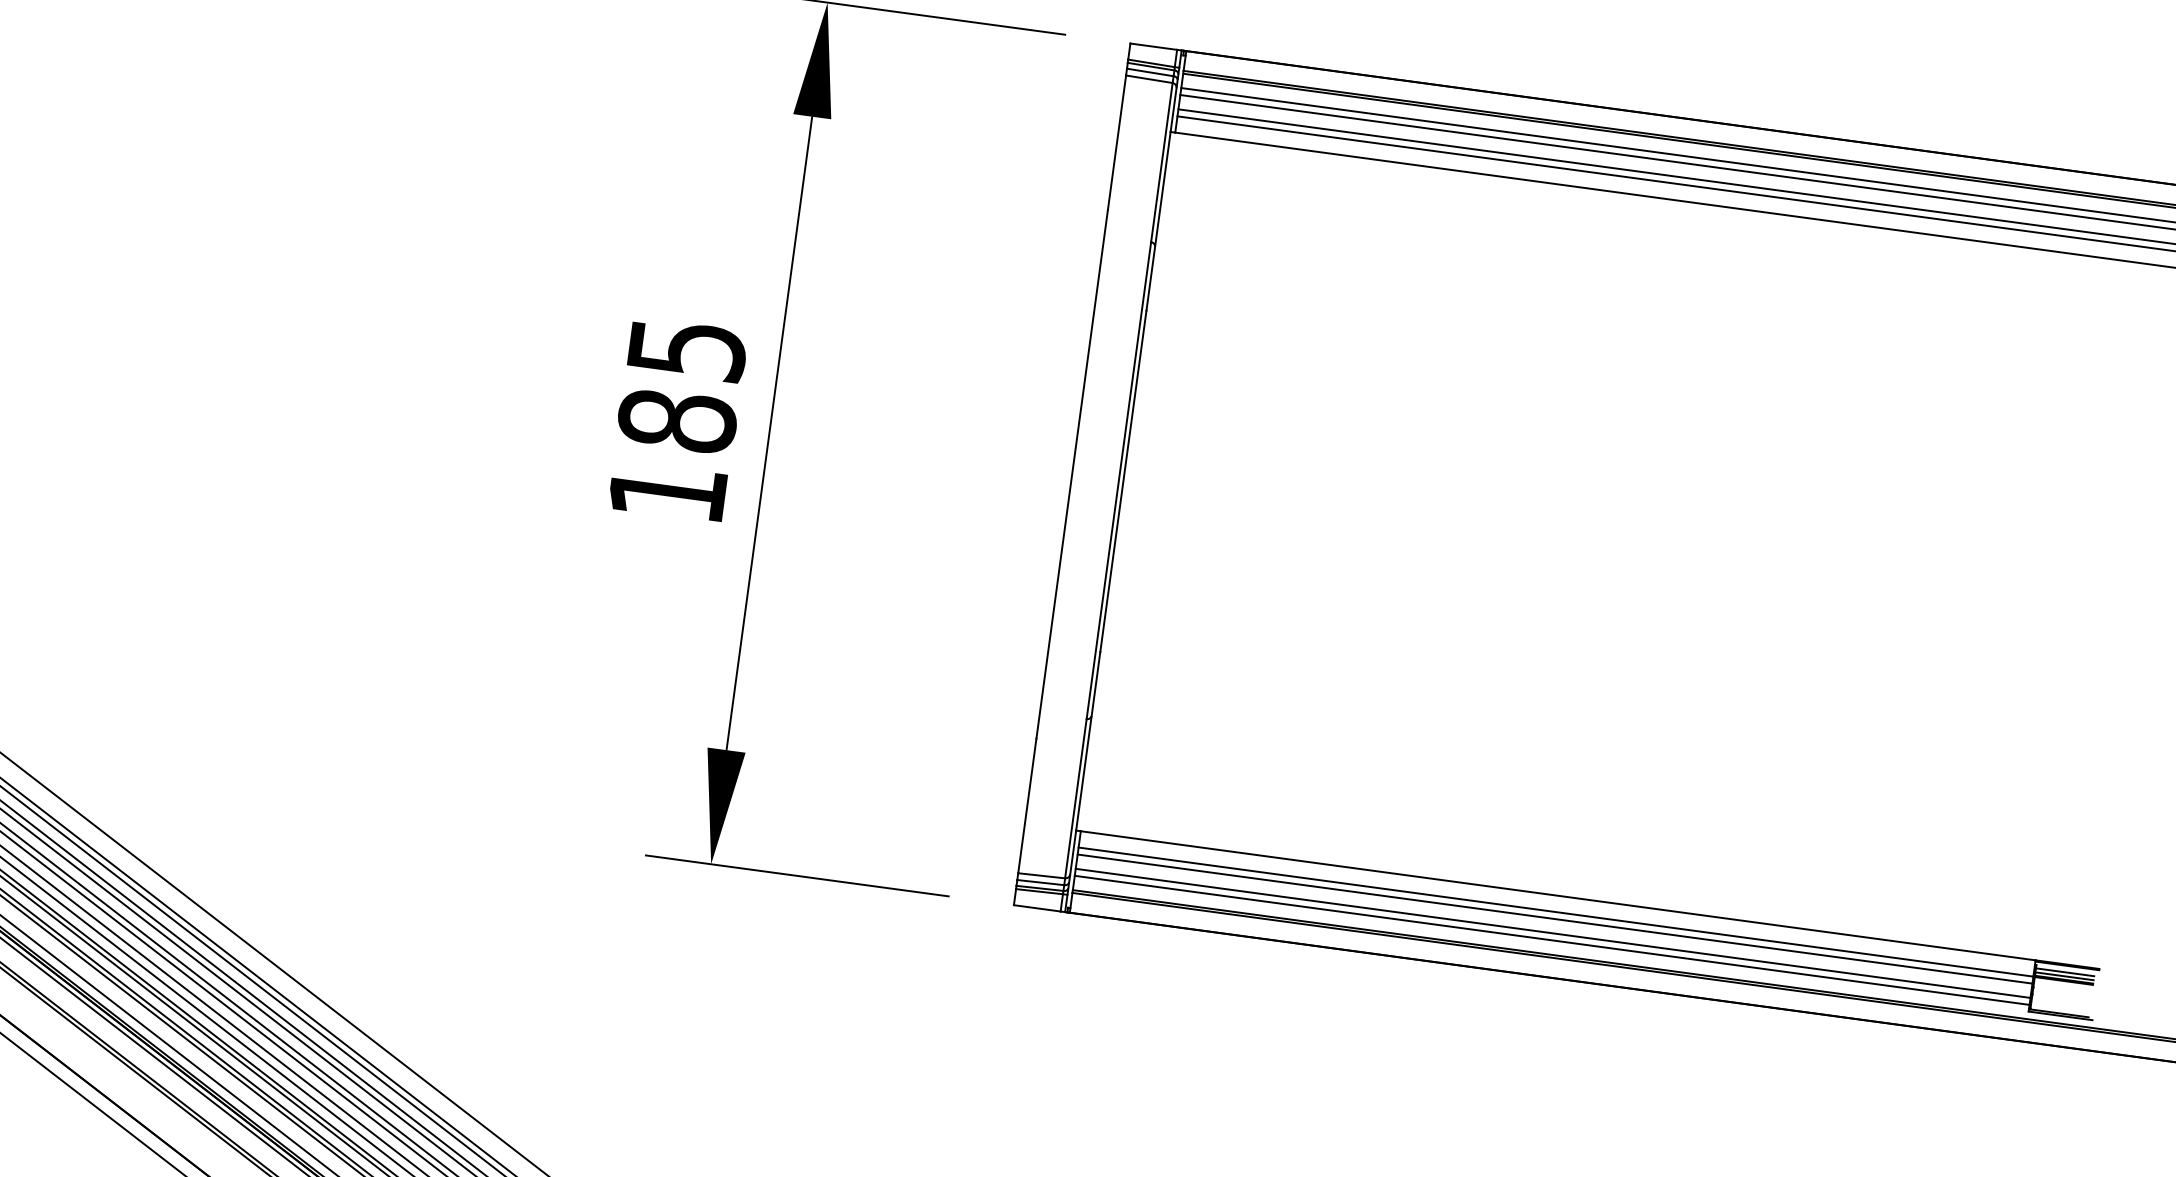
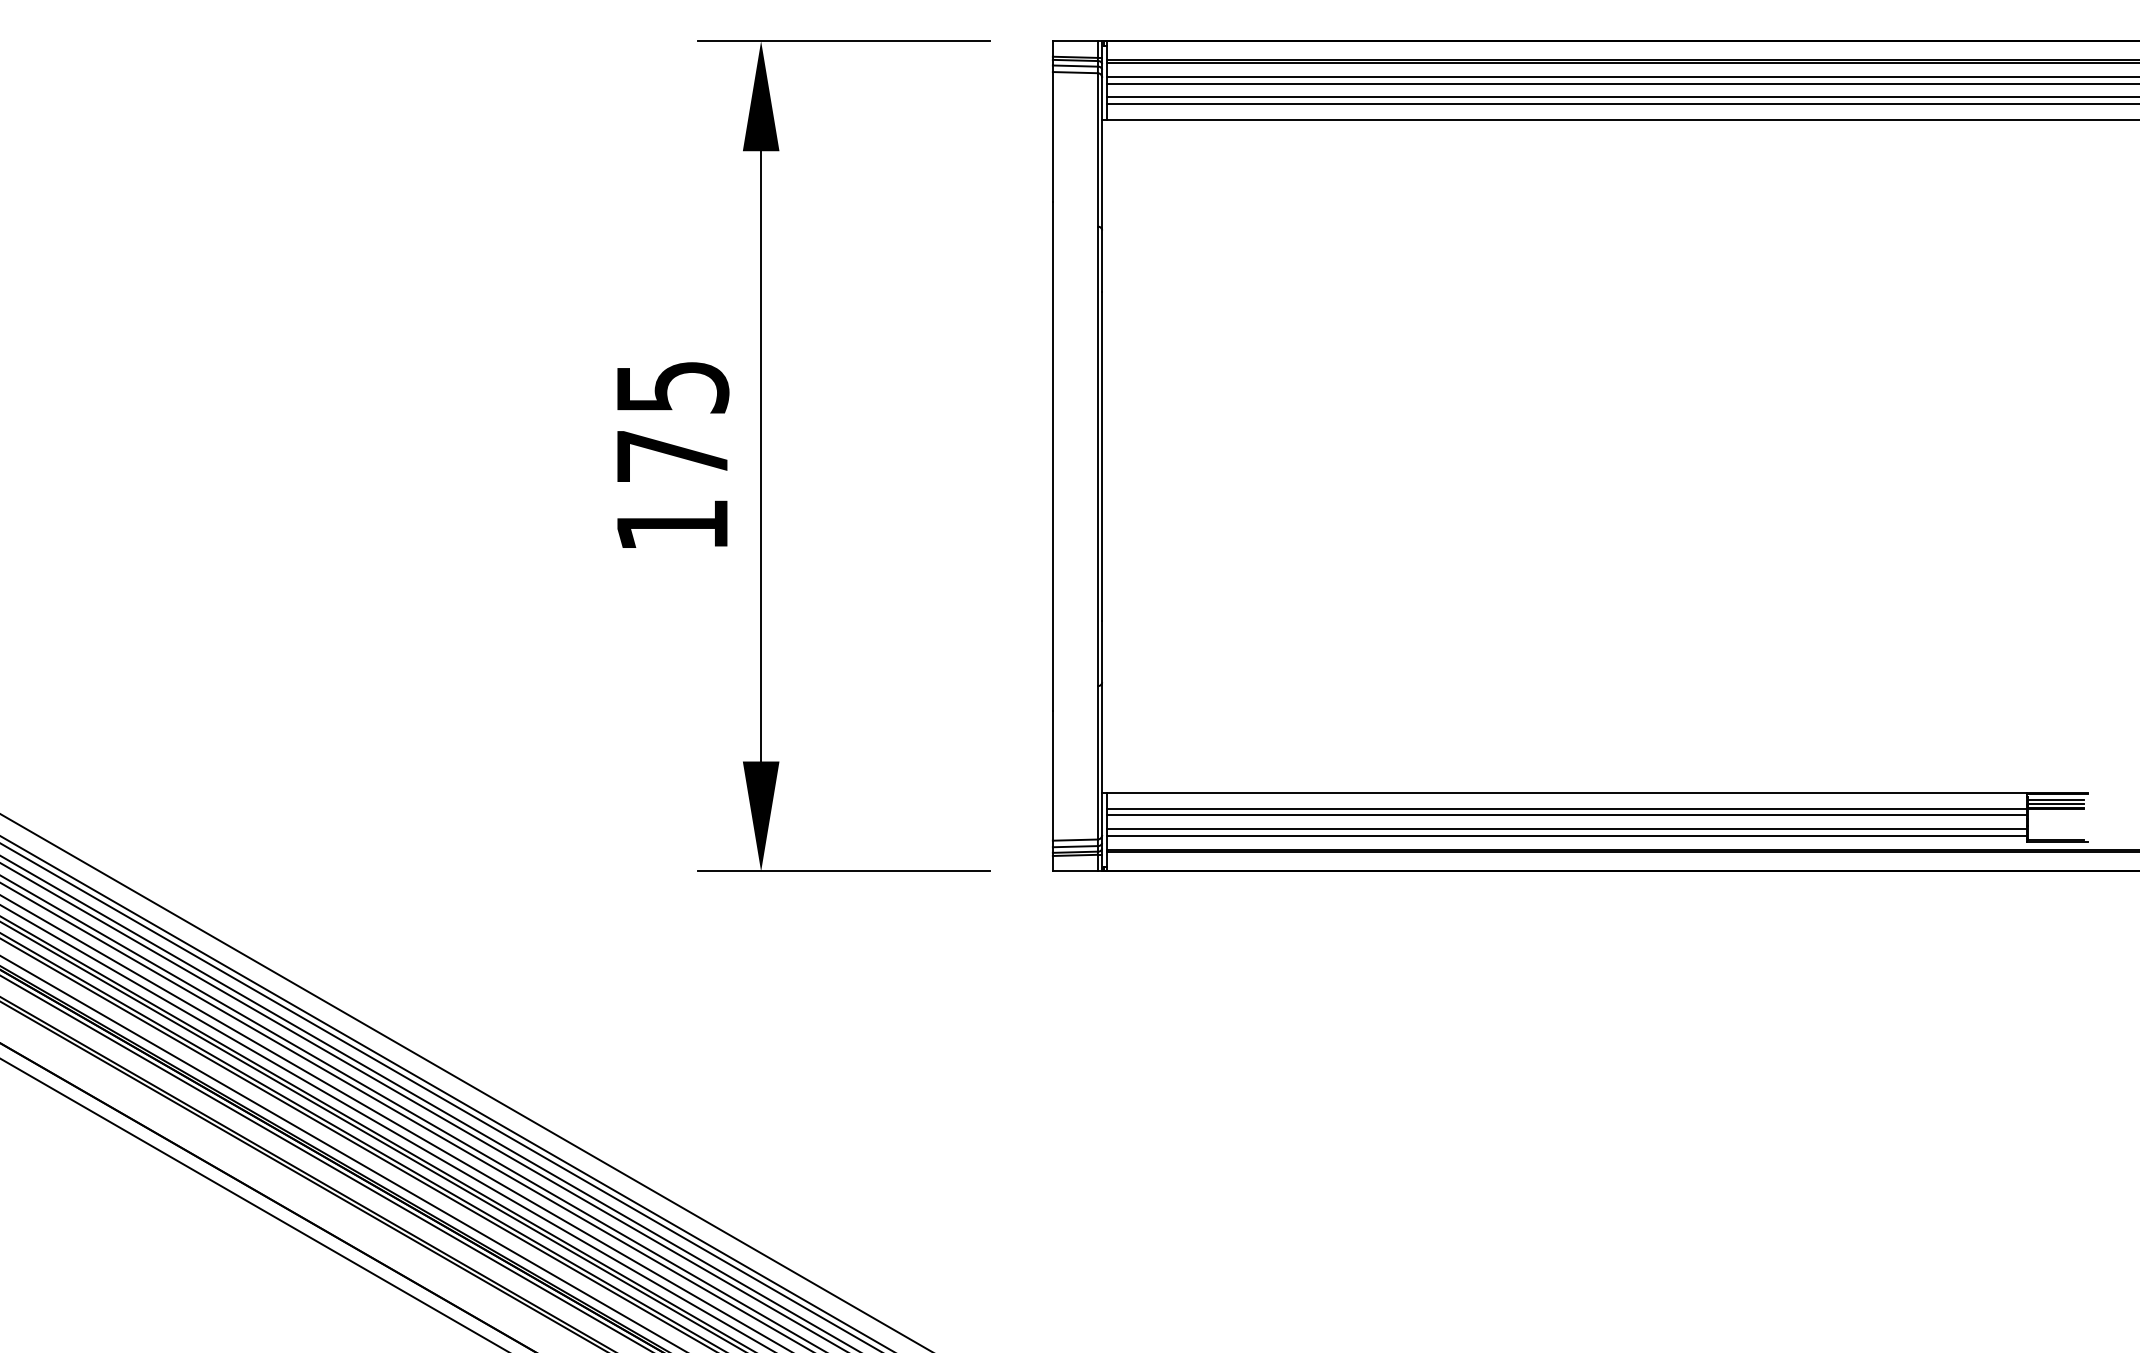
text: (677, 421) -> (672, 456), 185 -> 175

